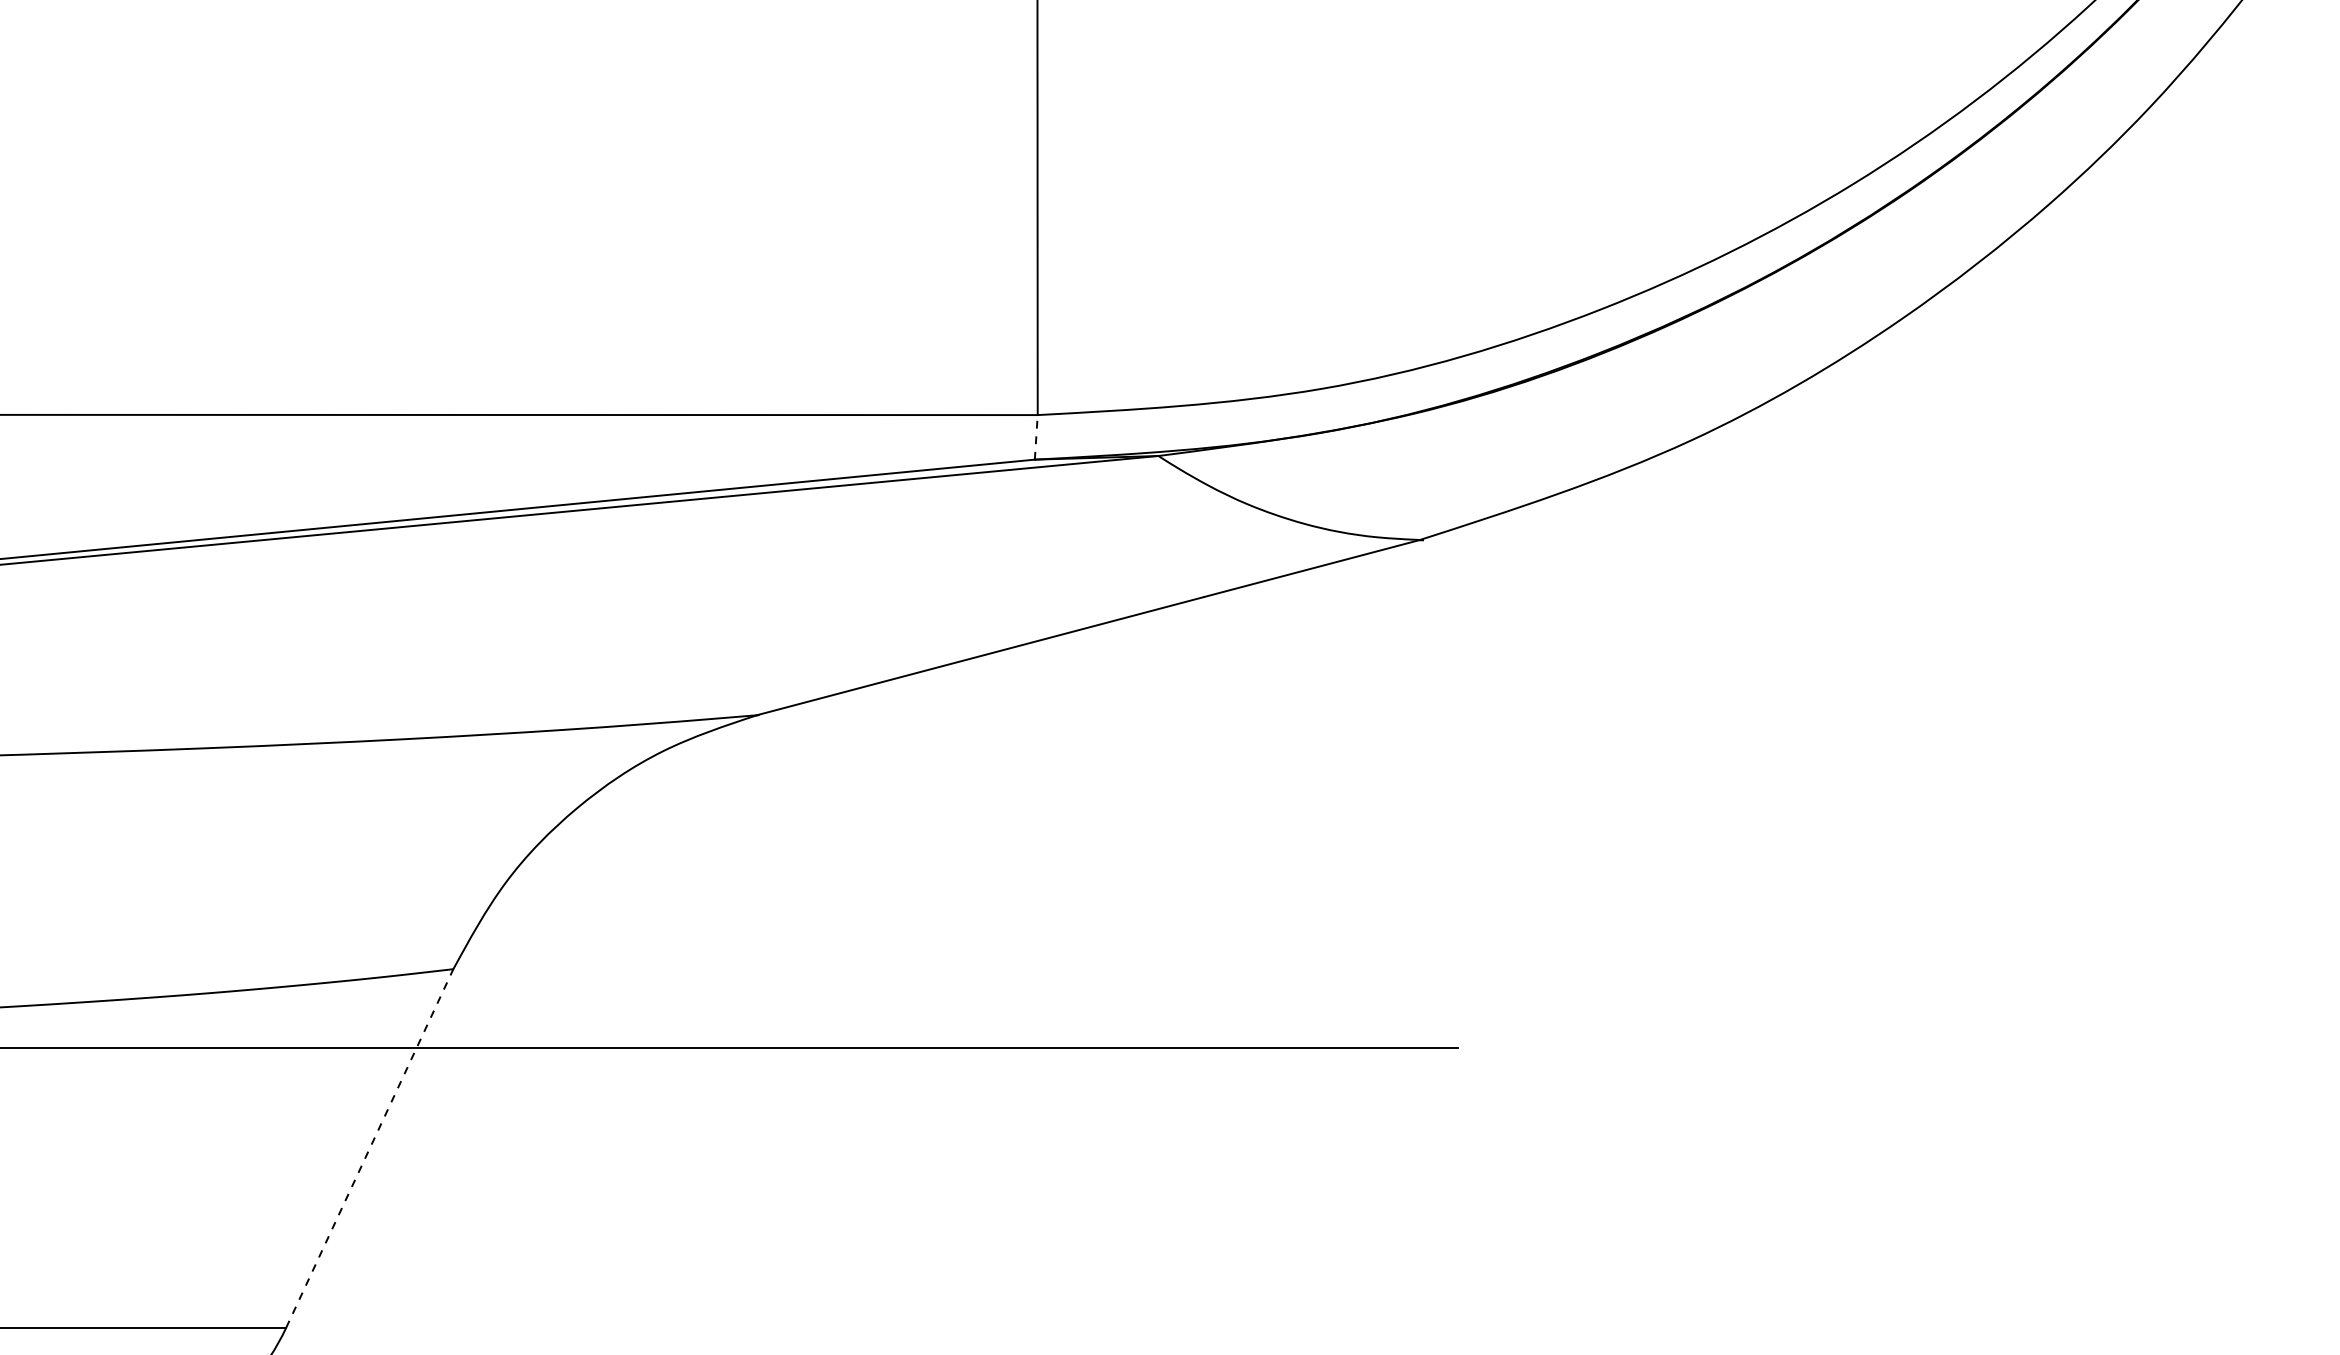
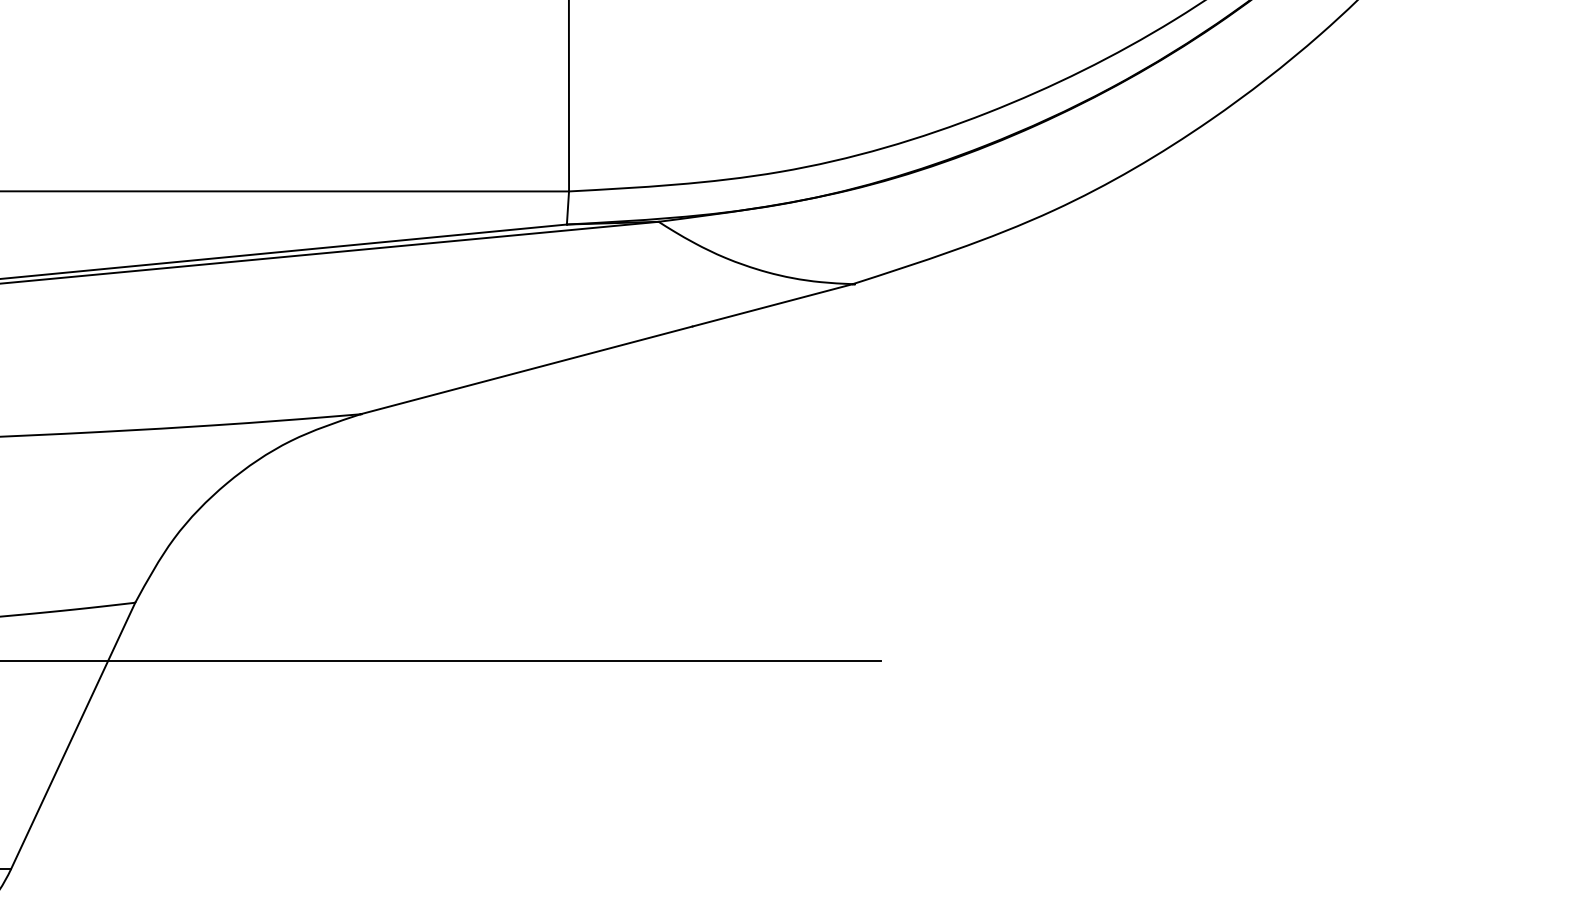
line: (1036, 436) -> (568, 207), dashed -> solid
line: (369, 1148) -> (73, 735), dashed -> solid

